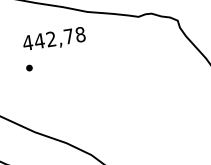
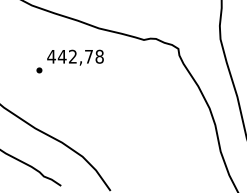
text: (54, 39) -> (75, 57), moved

